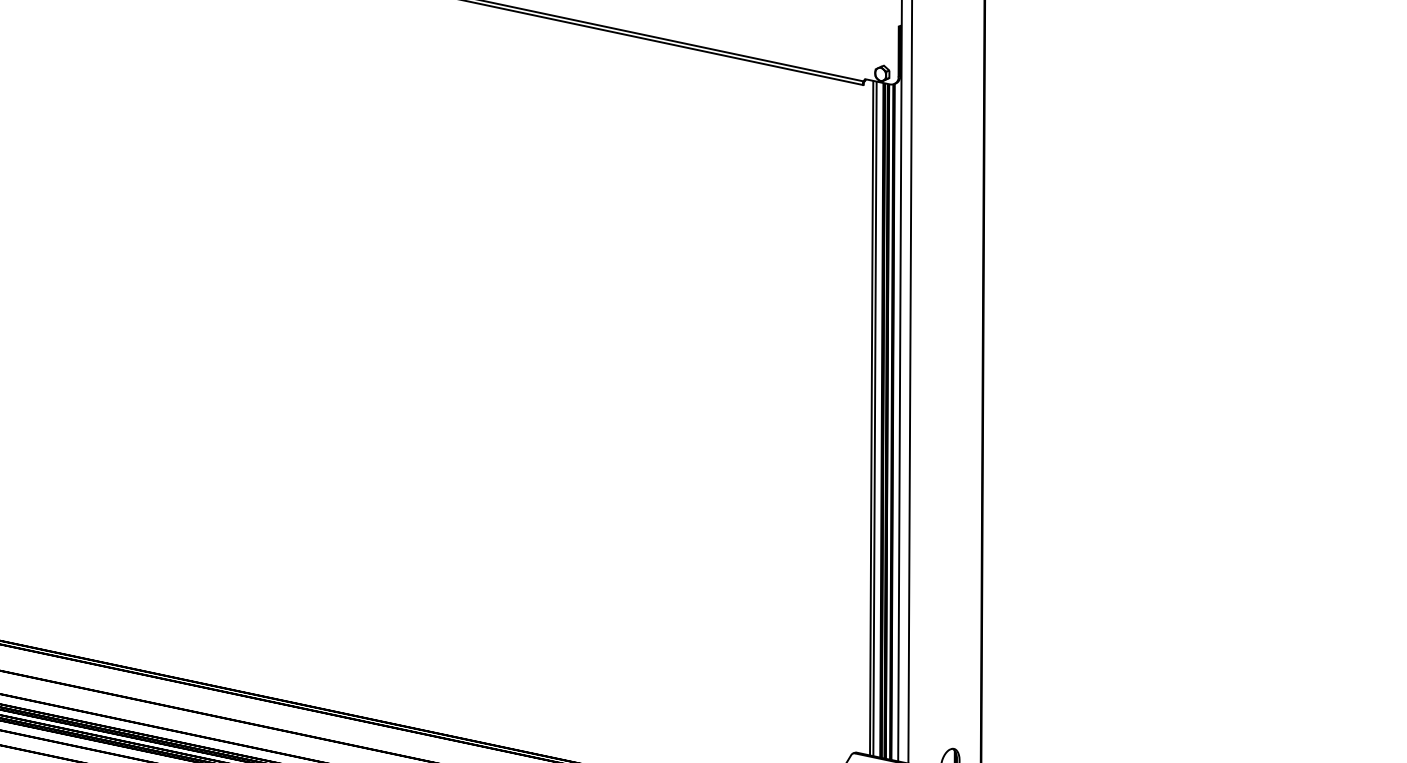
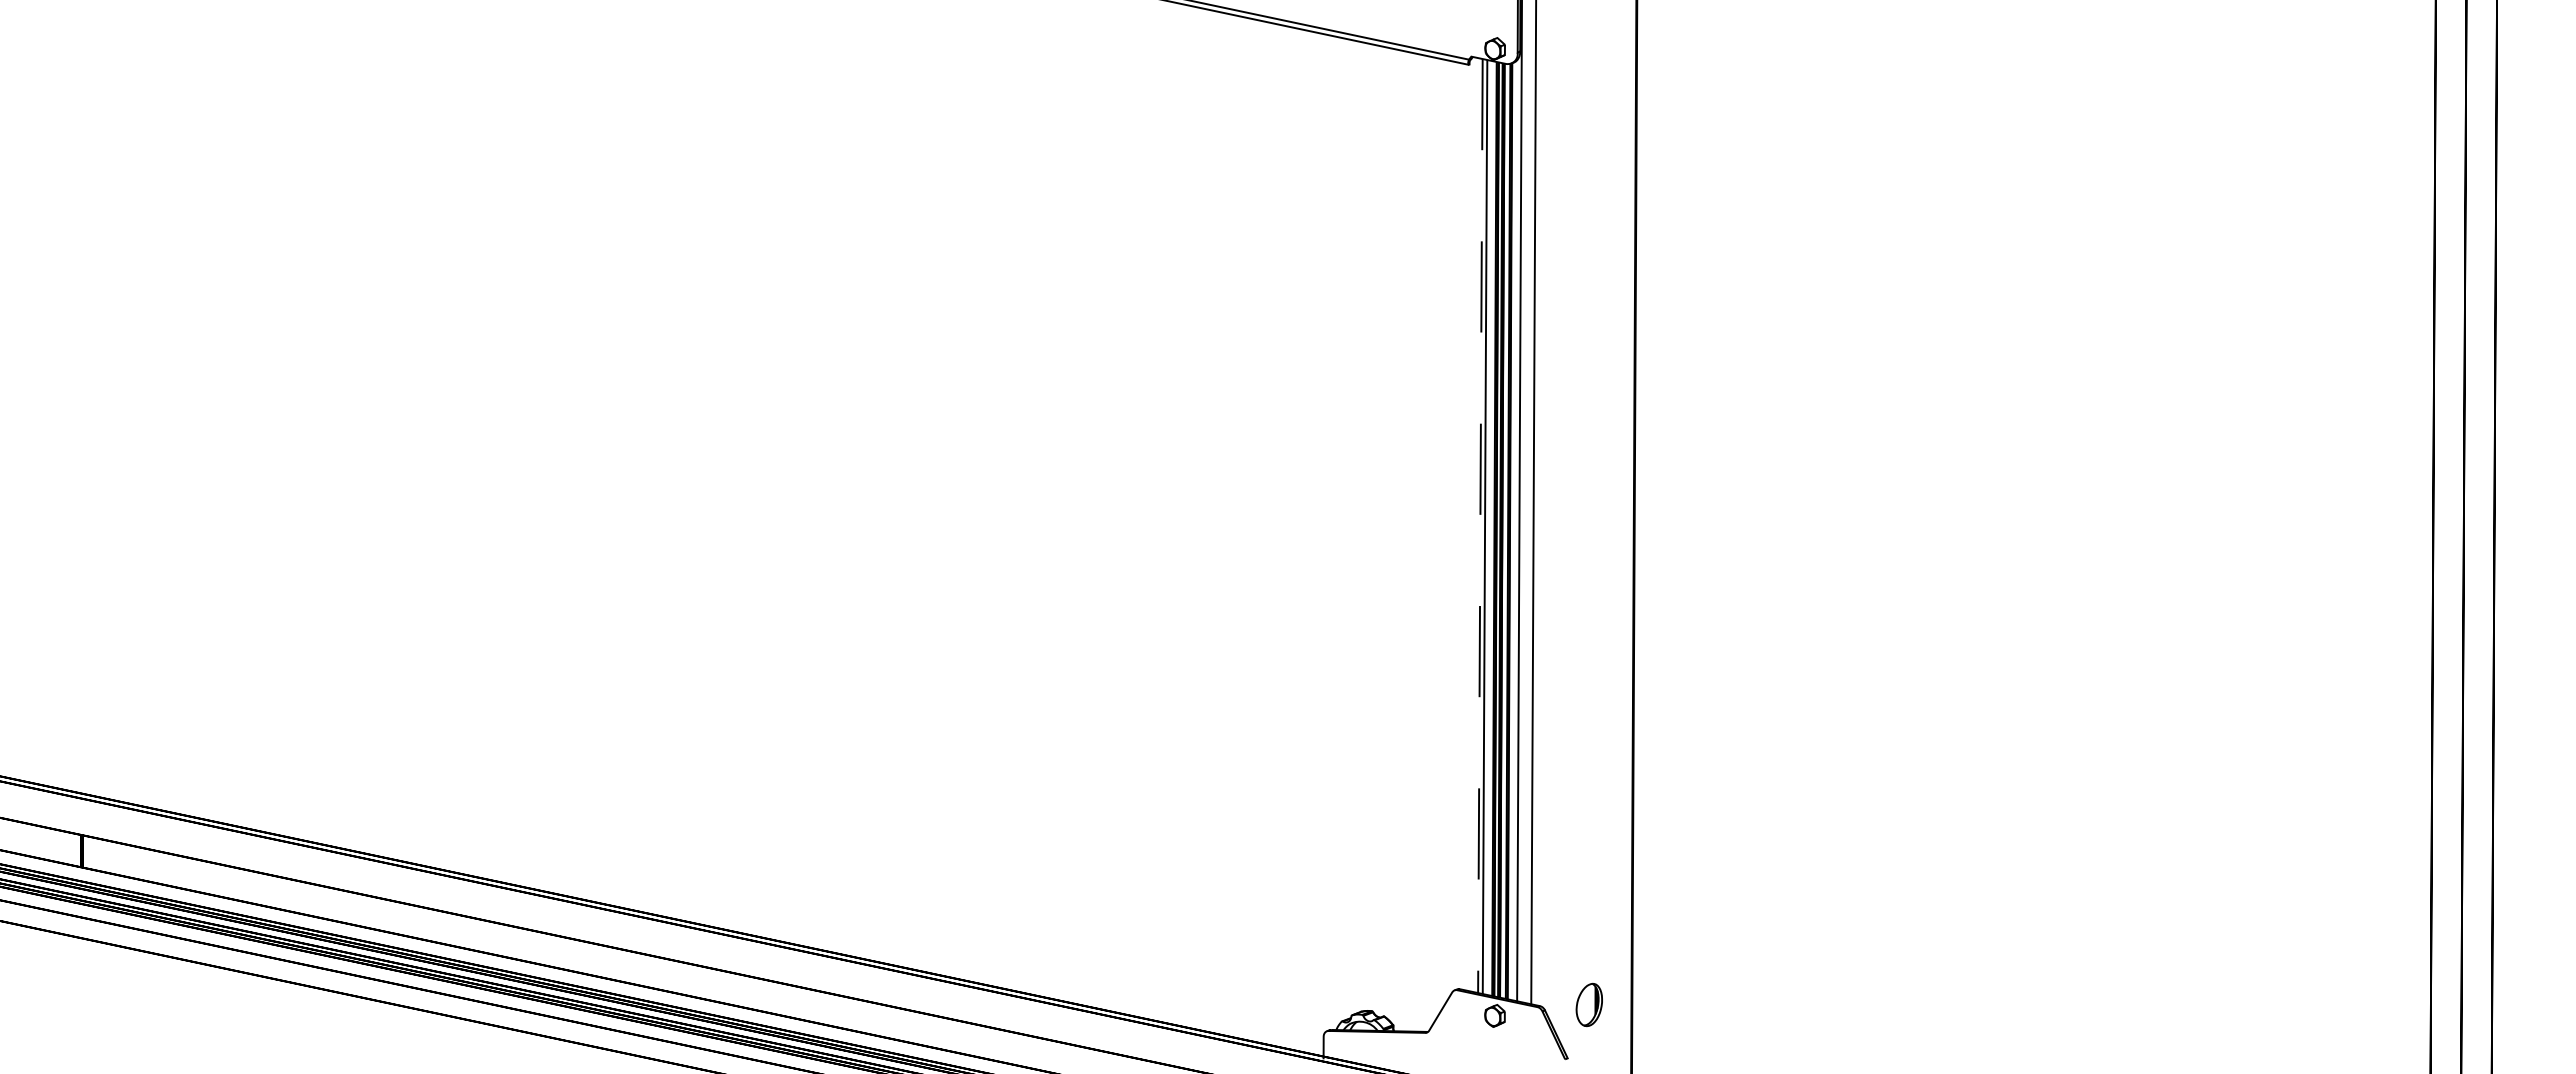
line: (871, 418) -> (1480, 526), solid -> dashed

